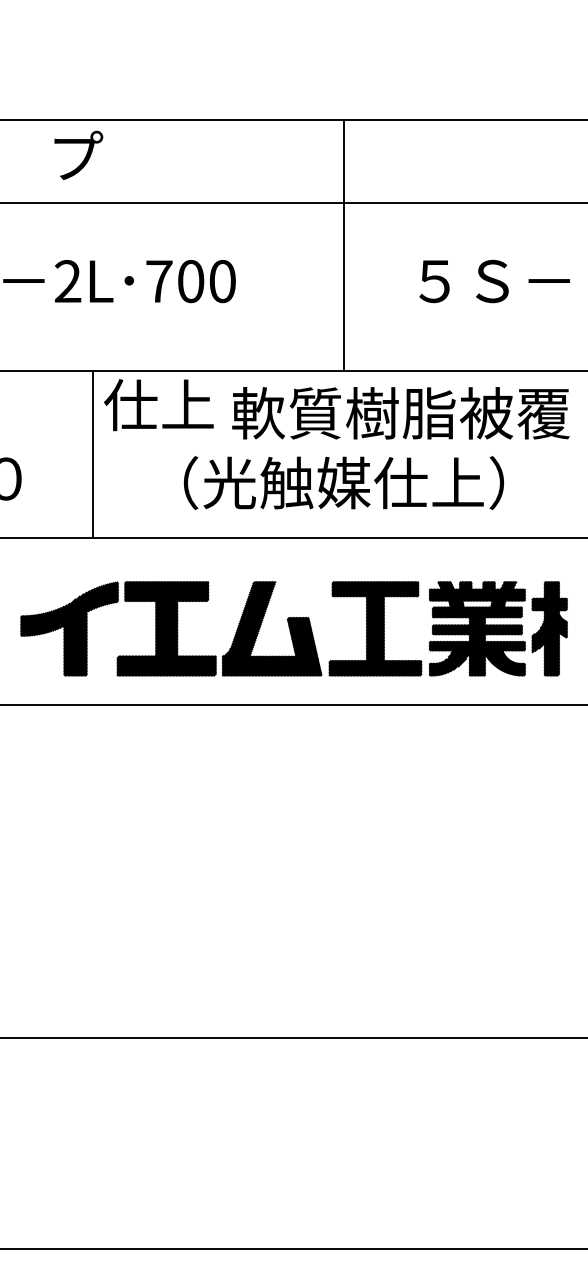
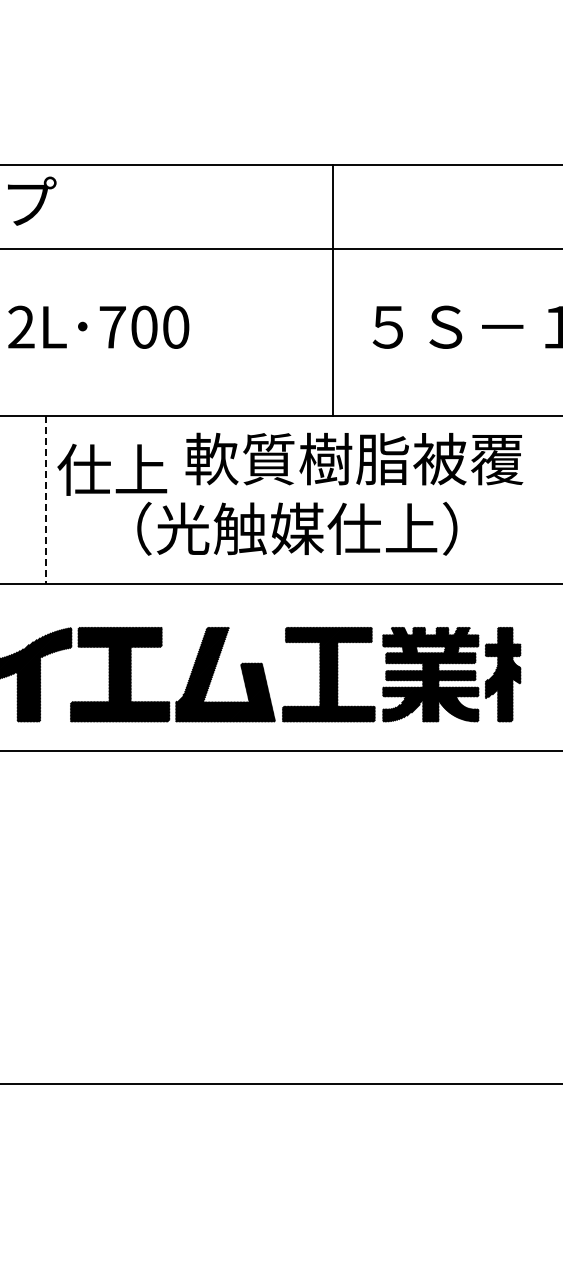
line: (343, 244) -> (332, 290), moved
text: (158, 405) -> (111, 470), moved
line: (92, 454) -> (45, 500), solid -> dashed

